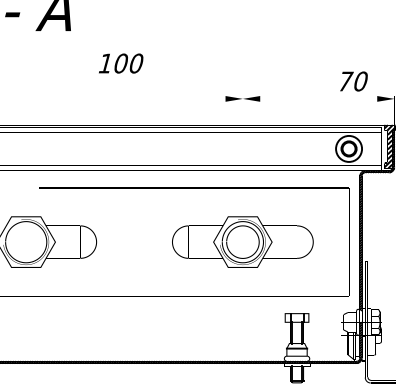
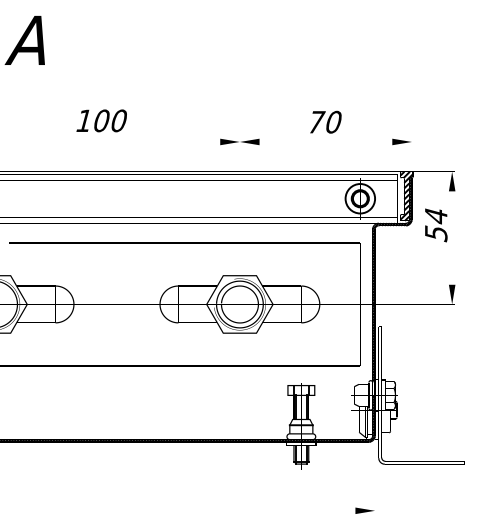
text: (120, 63) -> (101, 120), moved
text: (353, 80) -> (325, 121), moved

